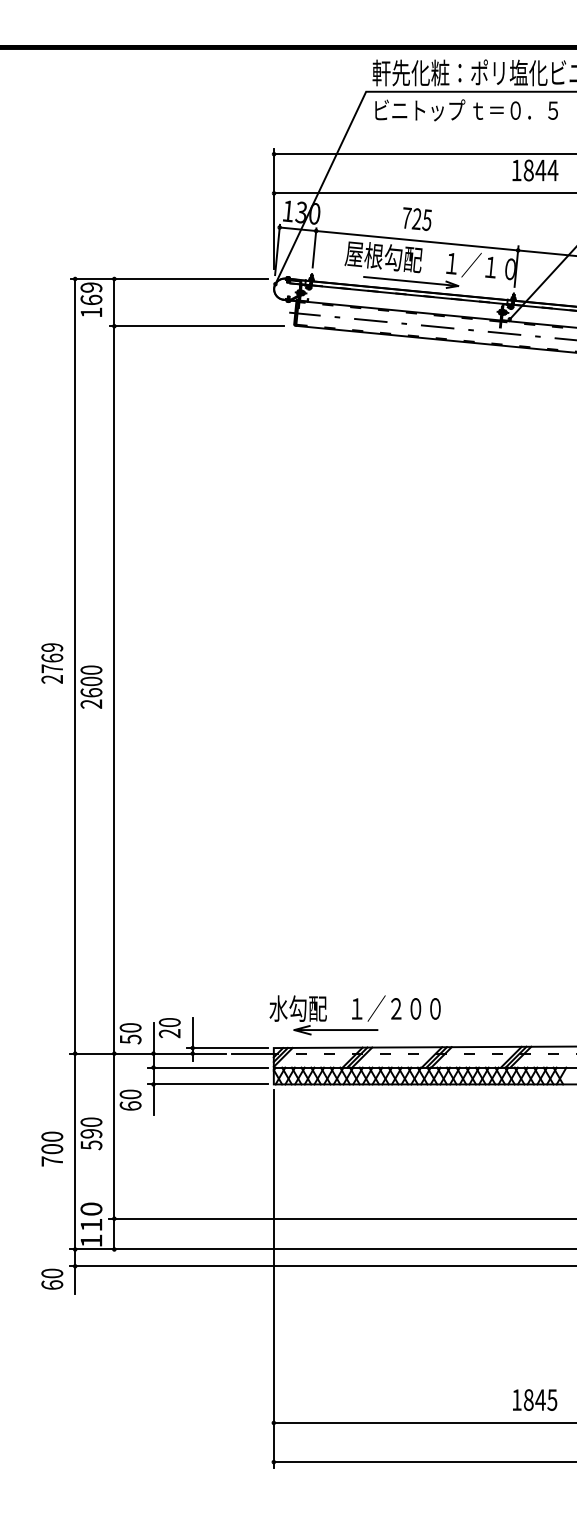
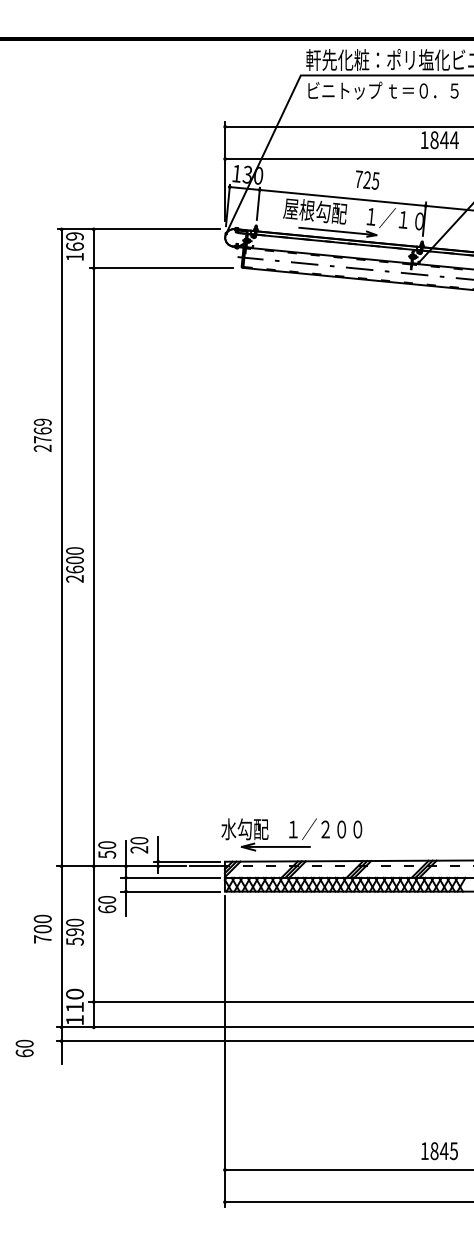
text: (417, 218) -> (367, 179), moved
text: (52, 663) -> (42, 435), moved
text: (52, 1148) -> (42, 928), moved
text: (52, 1278) -> (24, 1047), moved

